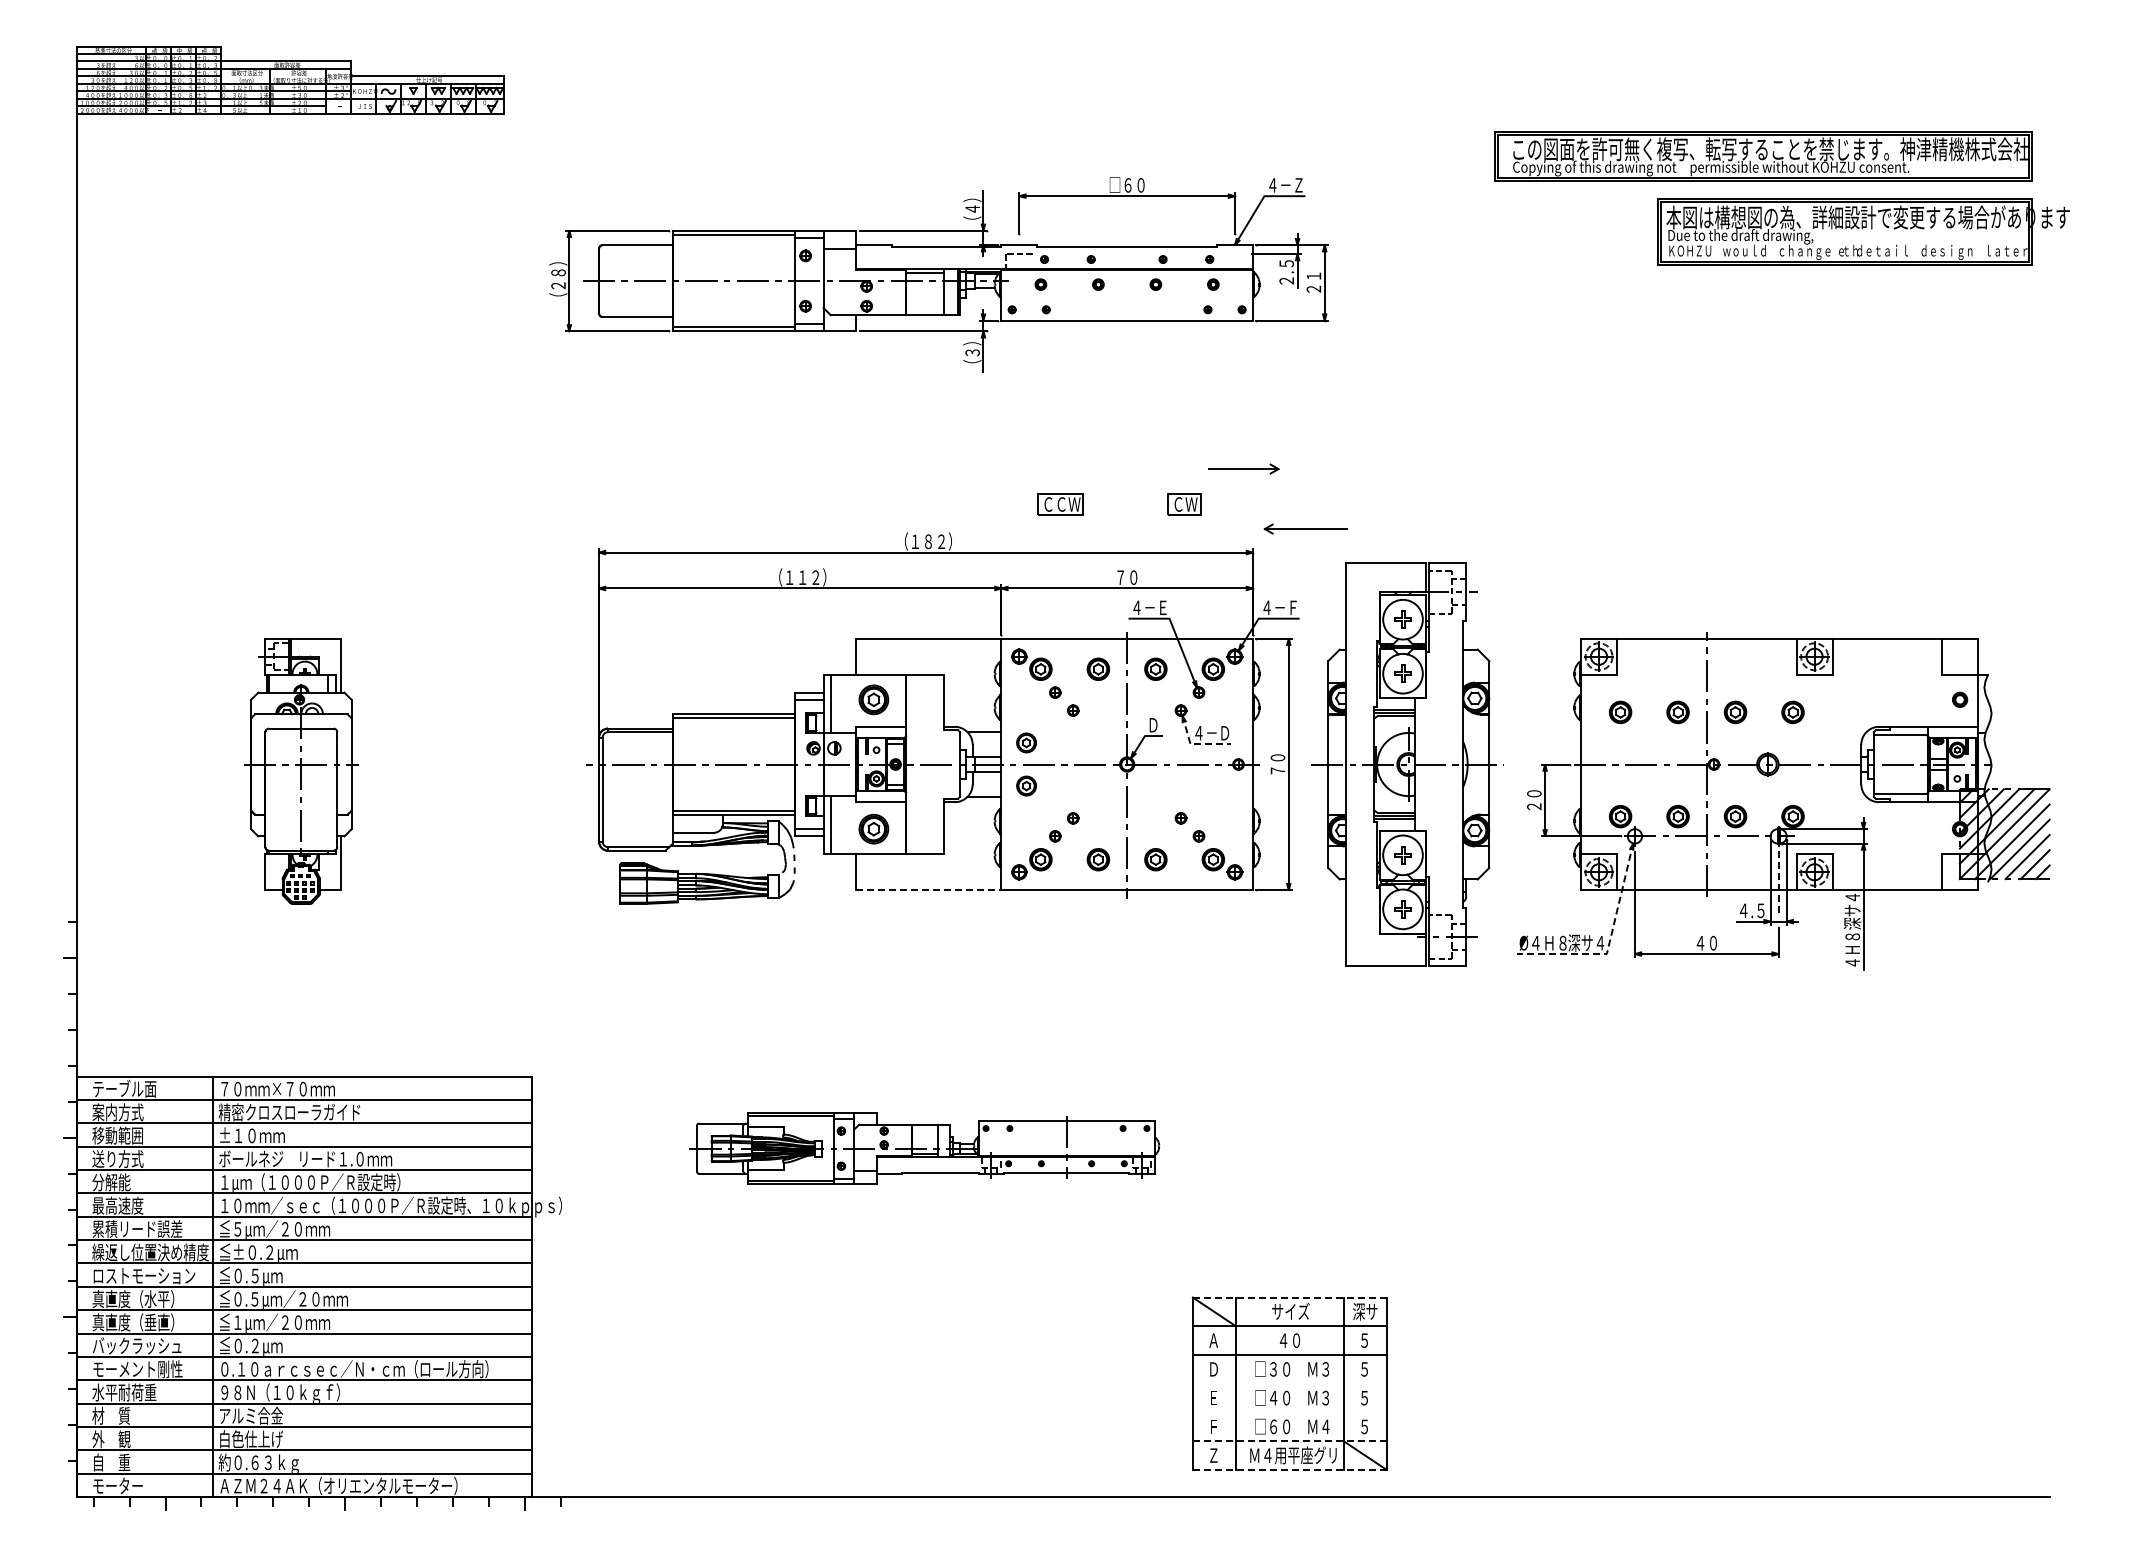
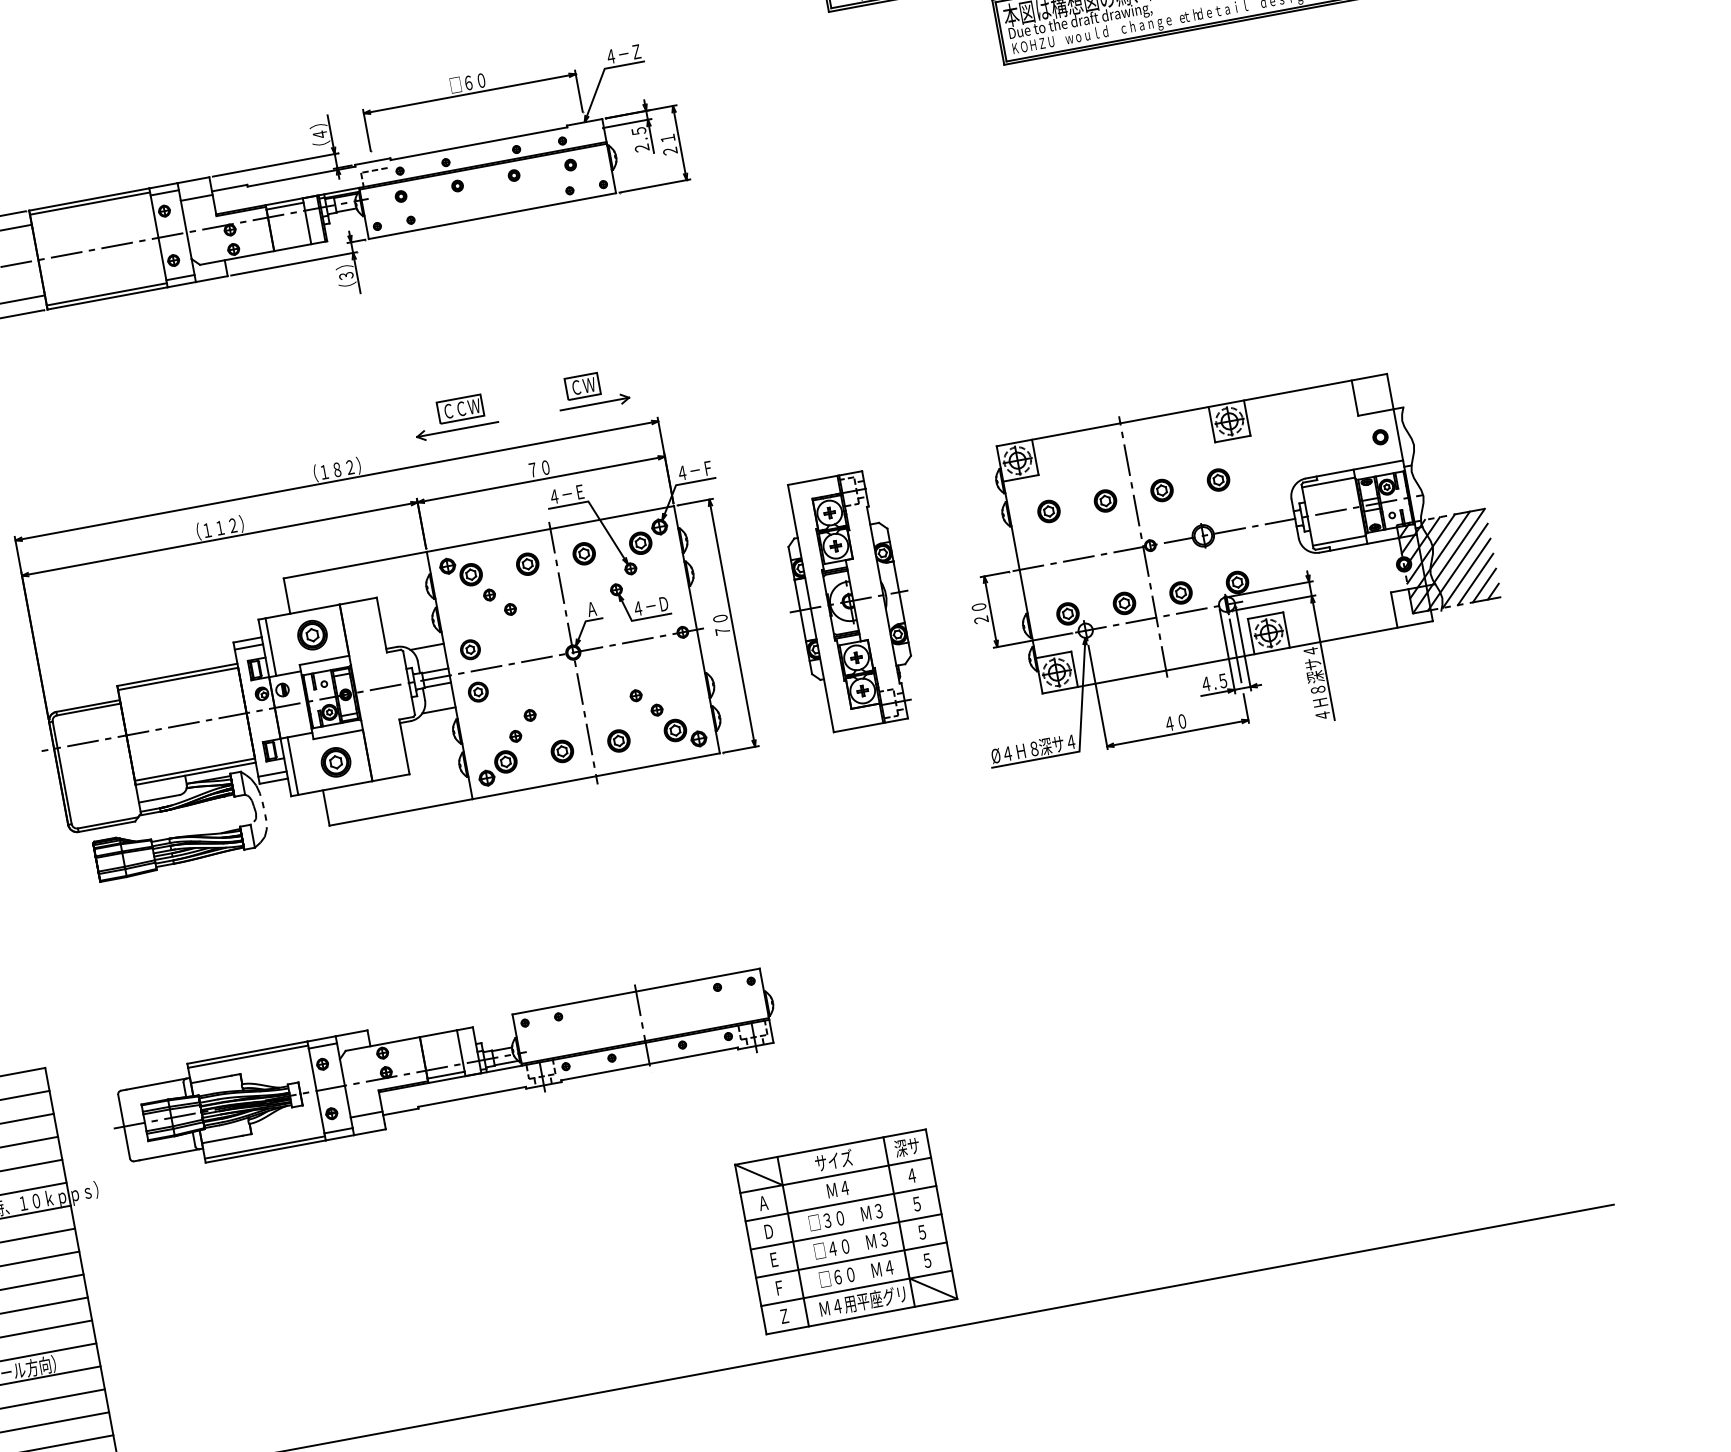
part: (1243, 468) -> (594, 403), moved
part: (1305, 528) -> (456, 429), moved
text: (1153, 725) -> (592, 609), Ｄ -> Ａ
line: (1195, 744) -> (636, 620), dashed -> solid
part: (1407, 764) -> (848, 601), size x0.62
line: (1778, 883) -> (1235, 650), dashed -> solid
line: (928, 890) -> (400, 812), dashed -> solid
line: (1609, 943) -> (1080, 740), dashed -> solid
part: (924, 1148) -> (444, 1067), size x1.43
line: (1289, 1297) -> (830, 1147), dashed -> solid
text: (1289, 1340) -> (837, 1189), ４０ -> Ｍ４
text: (1364, 1340) -> (911, 1175), ５ -> ４
line: (1289, 1383) -> (845, 1231), added
line: (1289, 1412) -> (851, 1260), added
line: (1289, 1441) -> (856, 1288), dashed -> solid
line: (1289, 1470) -> (861, 1317), dashed -> solid

